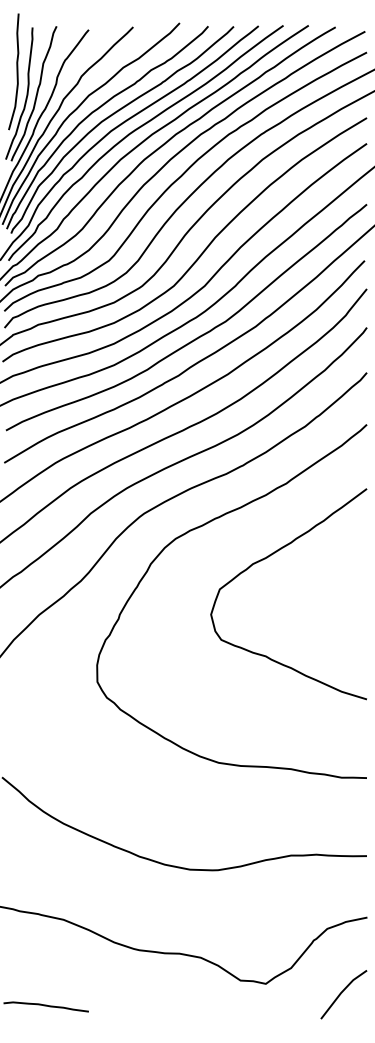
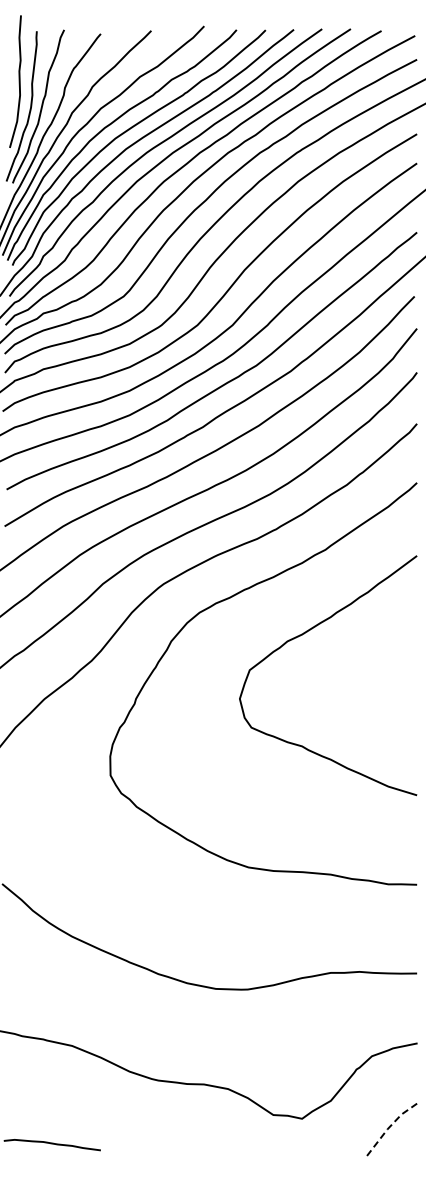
line: (341, 992) -> (388, 1128), solid -> dashed

